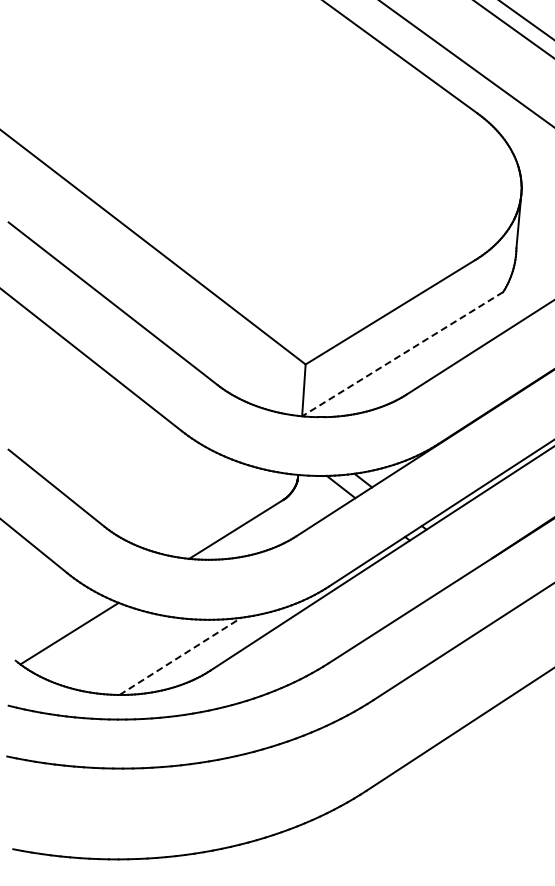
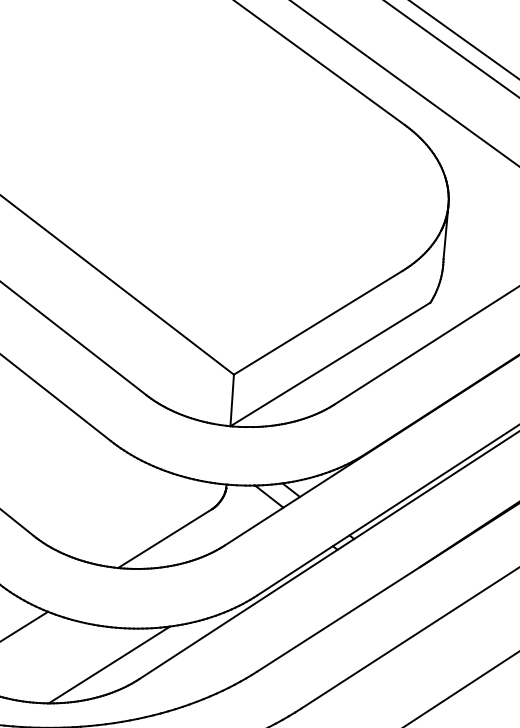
line: (402, 354) -> (330, 364), dashed -> solid
line: (180, 656) -> (109, 665), dashed -> solid

